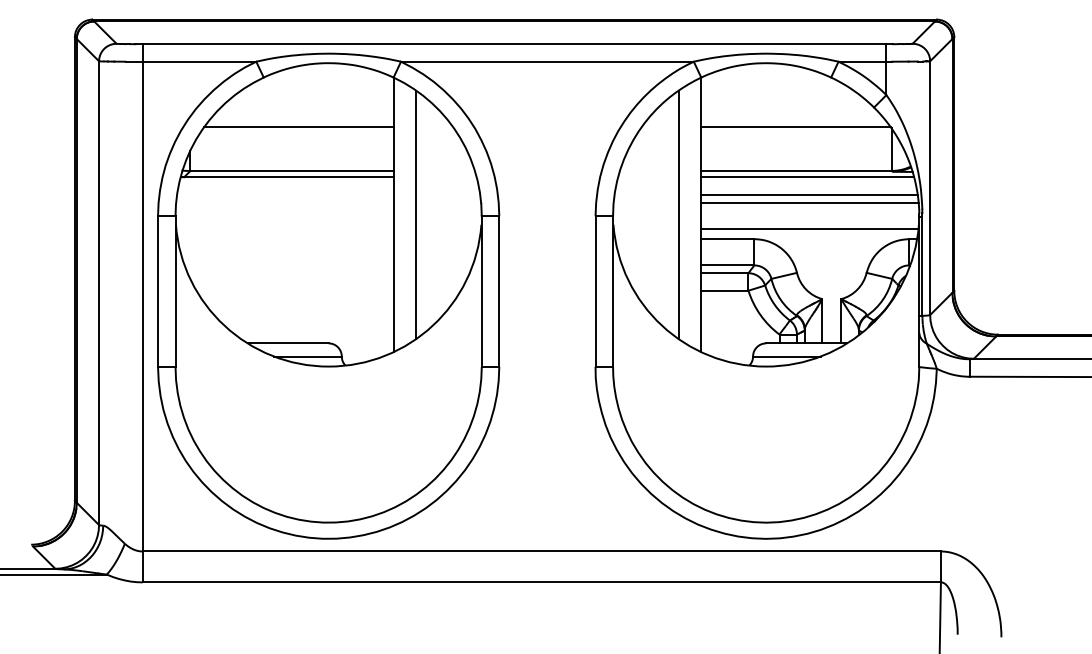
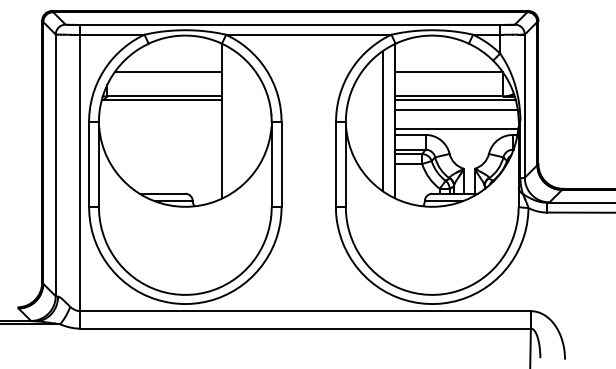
line: (809, 202) -> (456, 114), removed
line: (415, 215) -> (234, 121), removed

